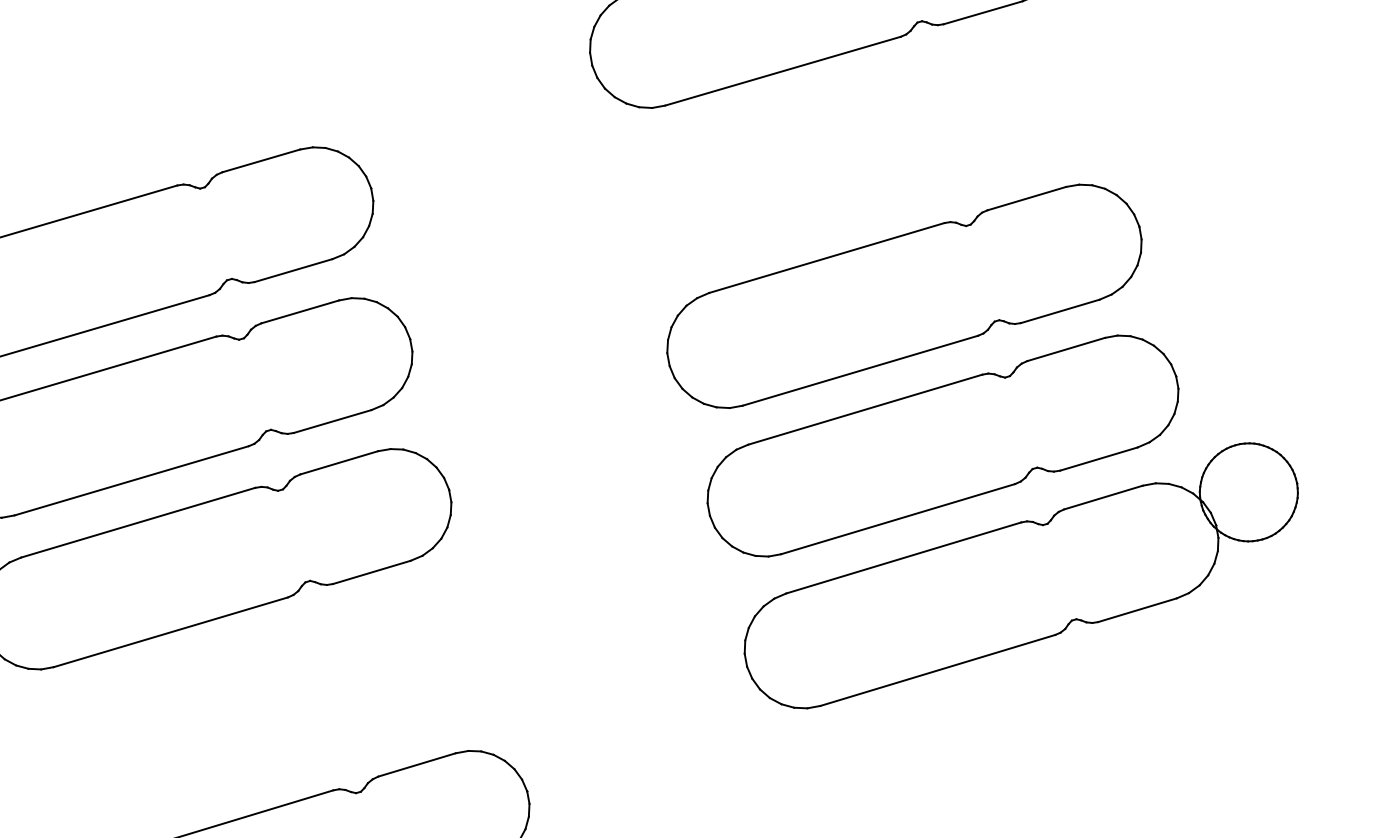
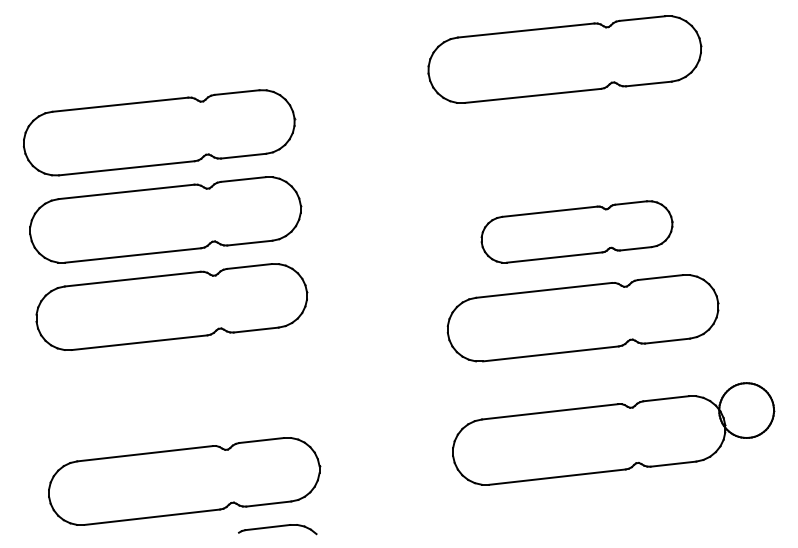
part: (903, 295) -> (576, 231), size x0.7
part: (1022, 575) -> (613, 433), moved

